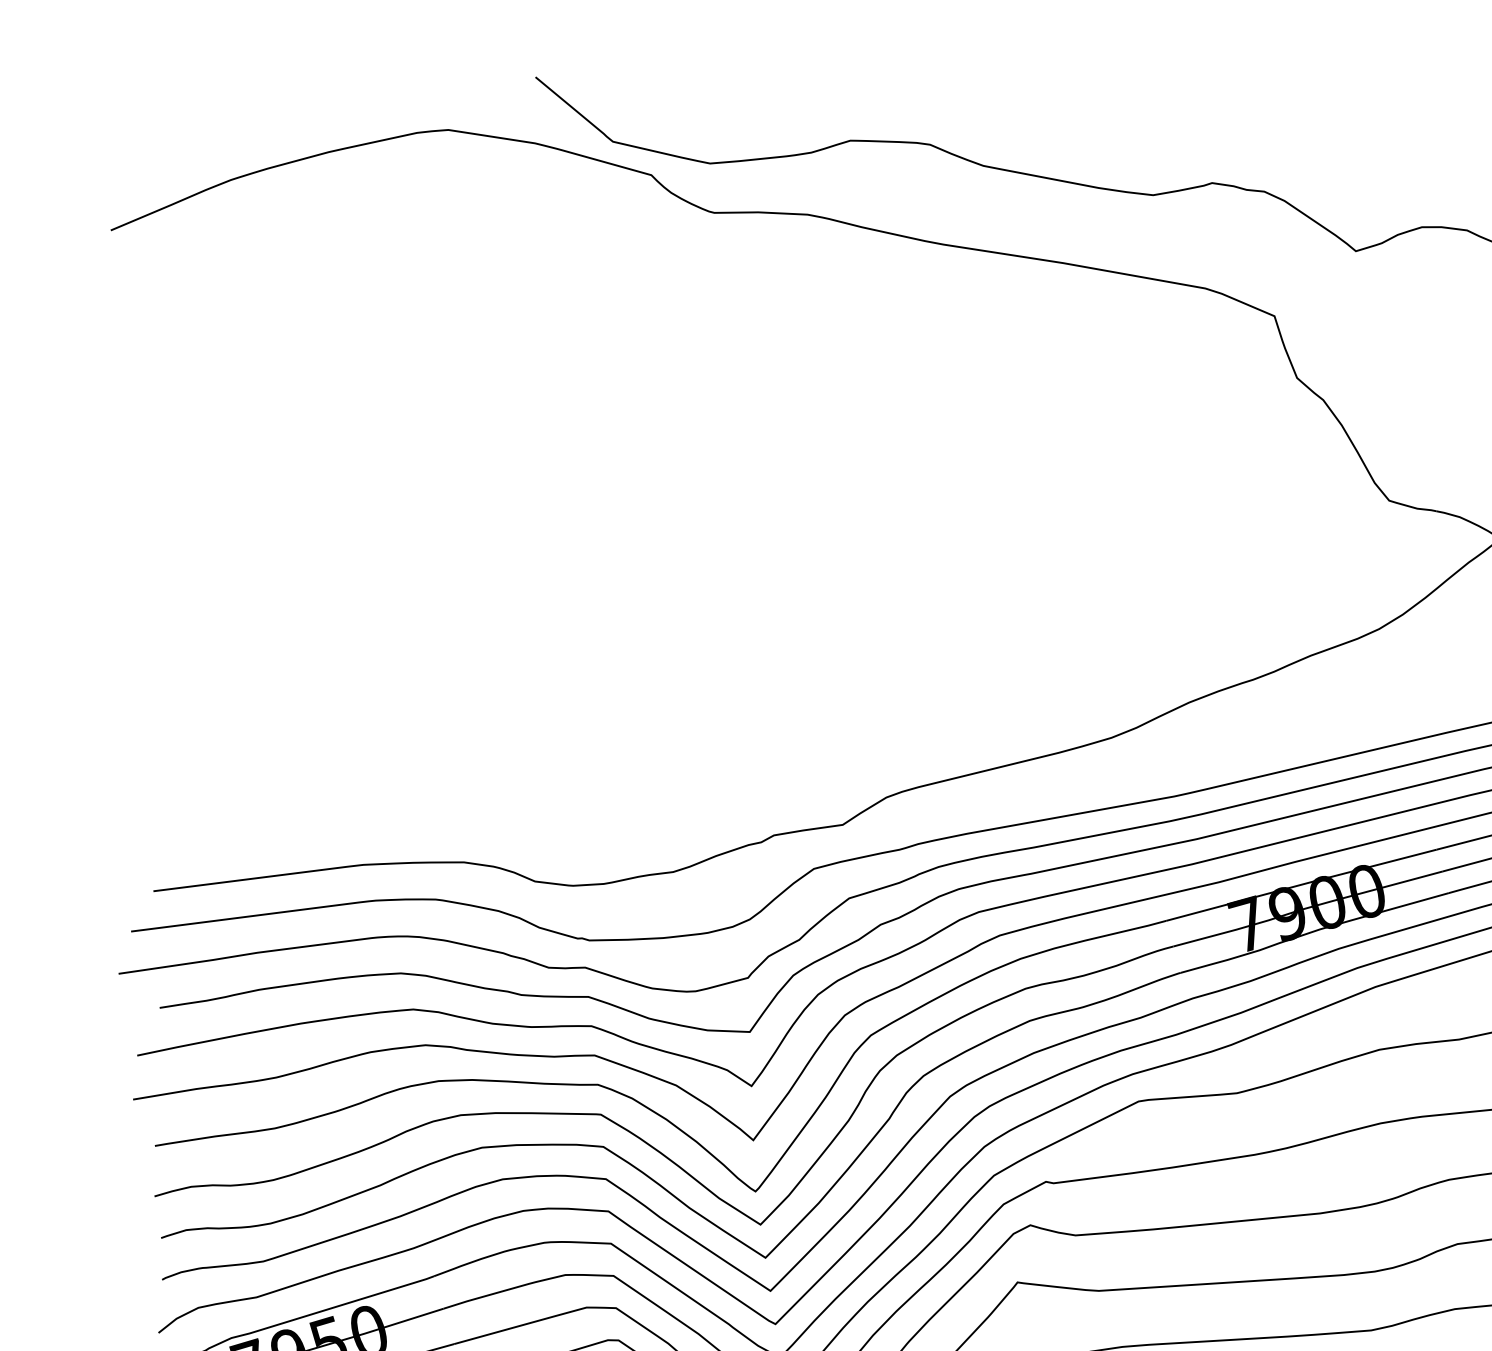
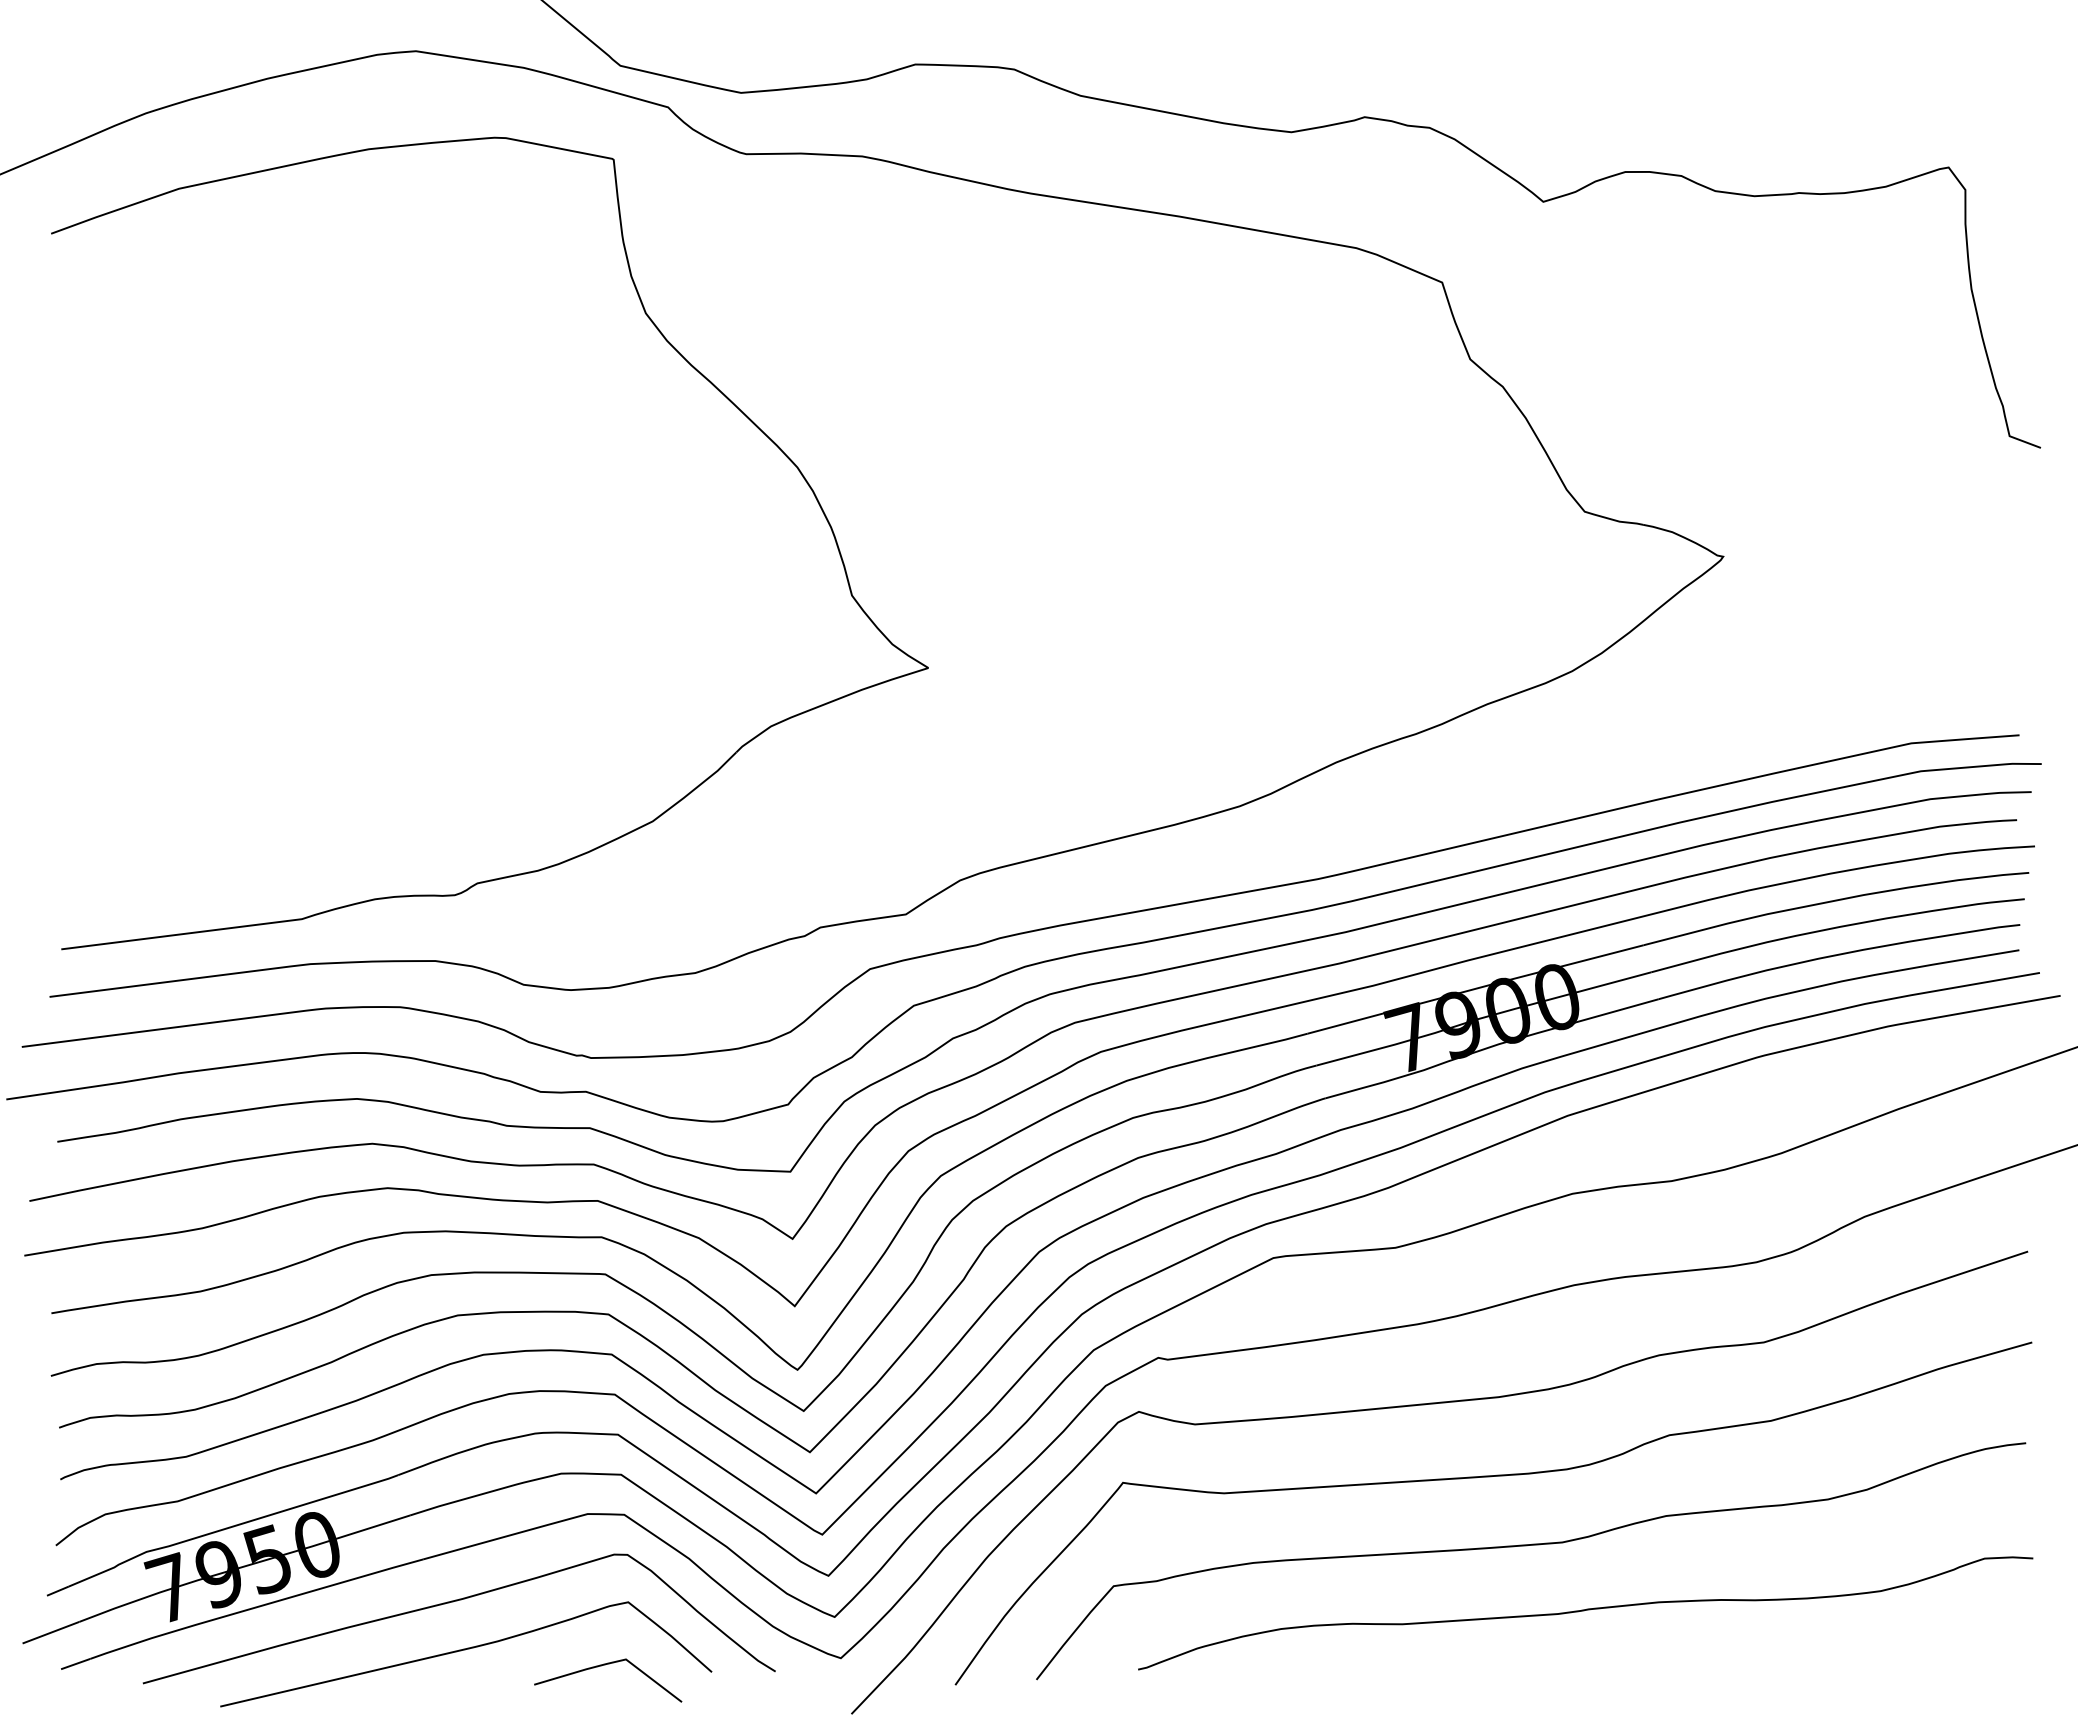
part: (659, 373) -> (678, 353), added

